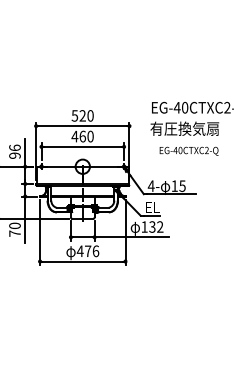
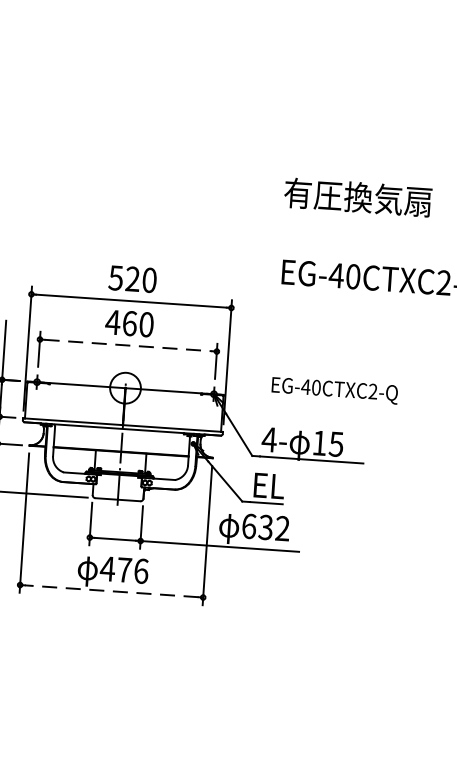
text: (184, 128) -> (357, 196), moved
line: (83, 146) -> (129, 344), solid -> dashed
text: (188, 150) -> (333, 388), moved
text: (144, 226) -> (248, 525), 132 -> 632
line: (82, 261) -> (111, 591), solid -> dashed

